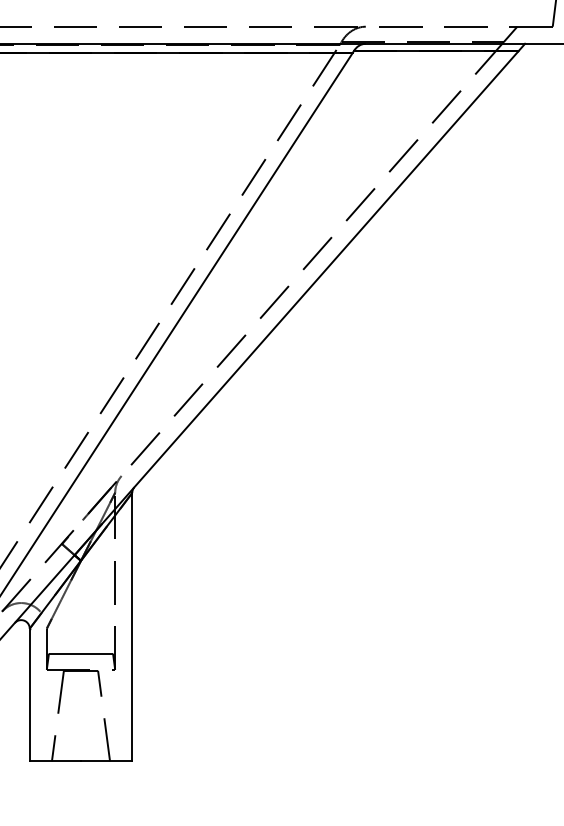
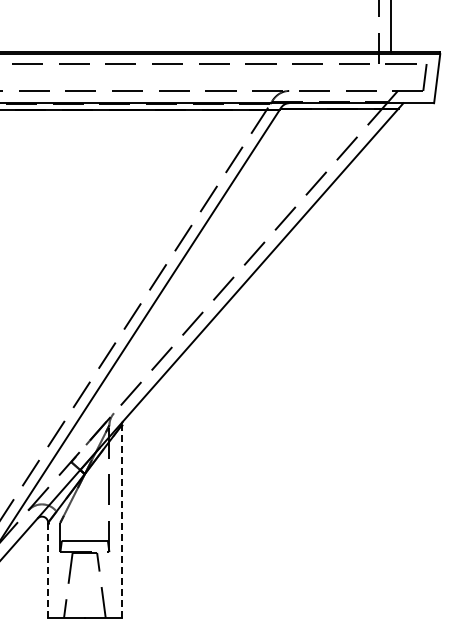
line: (132, 626) -> (121, 521), solid -> dashed
line: (30, 695) -> (48, 570), solid -> dashed

